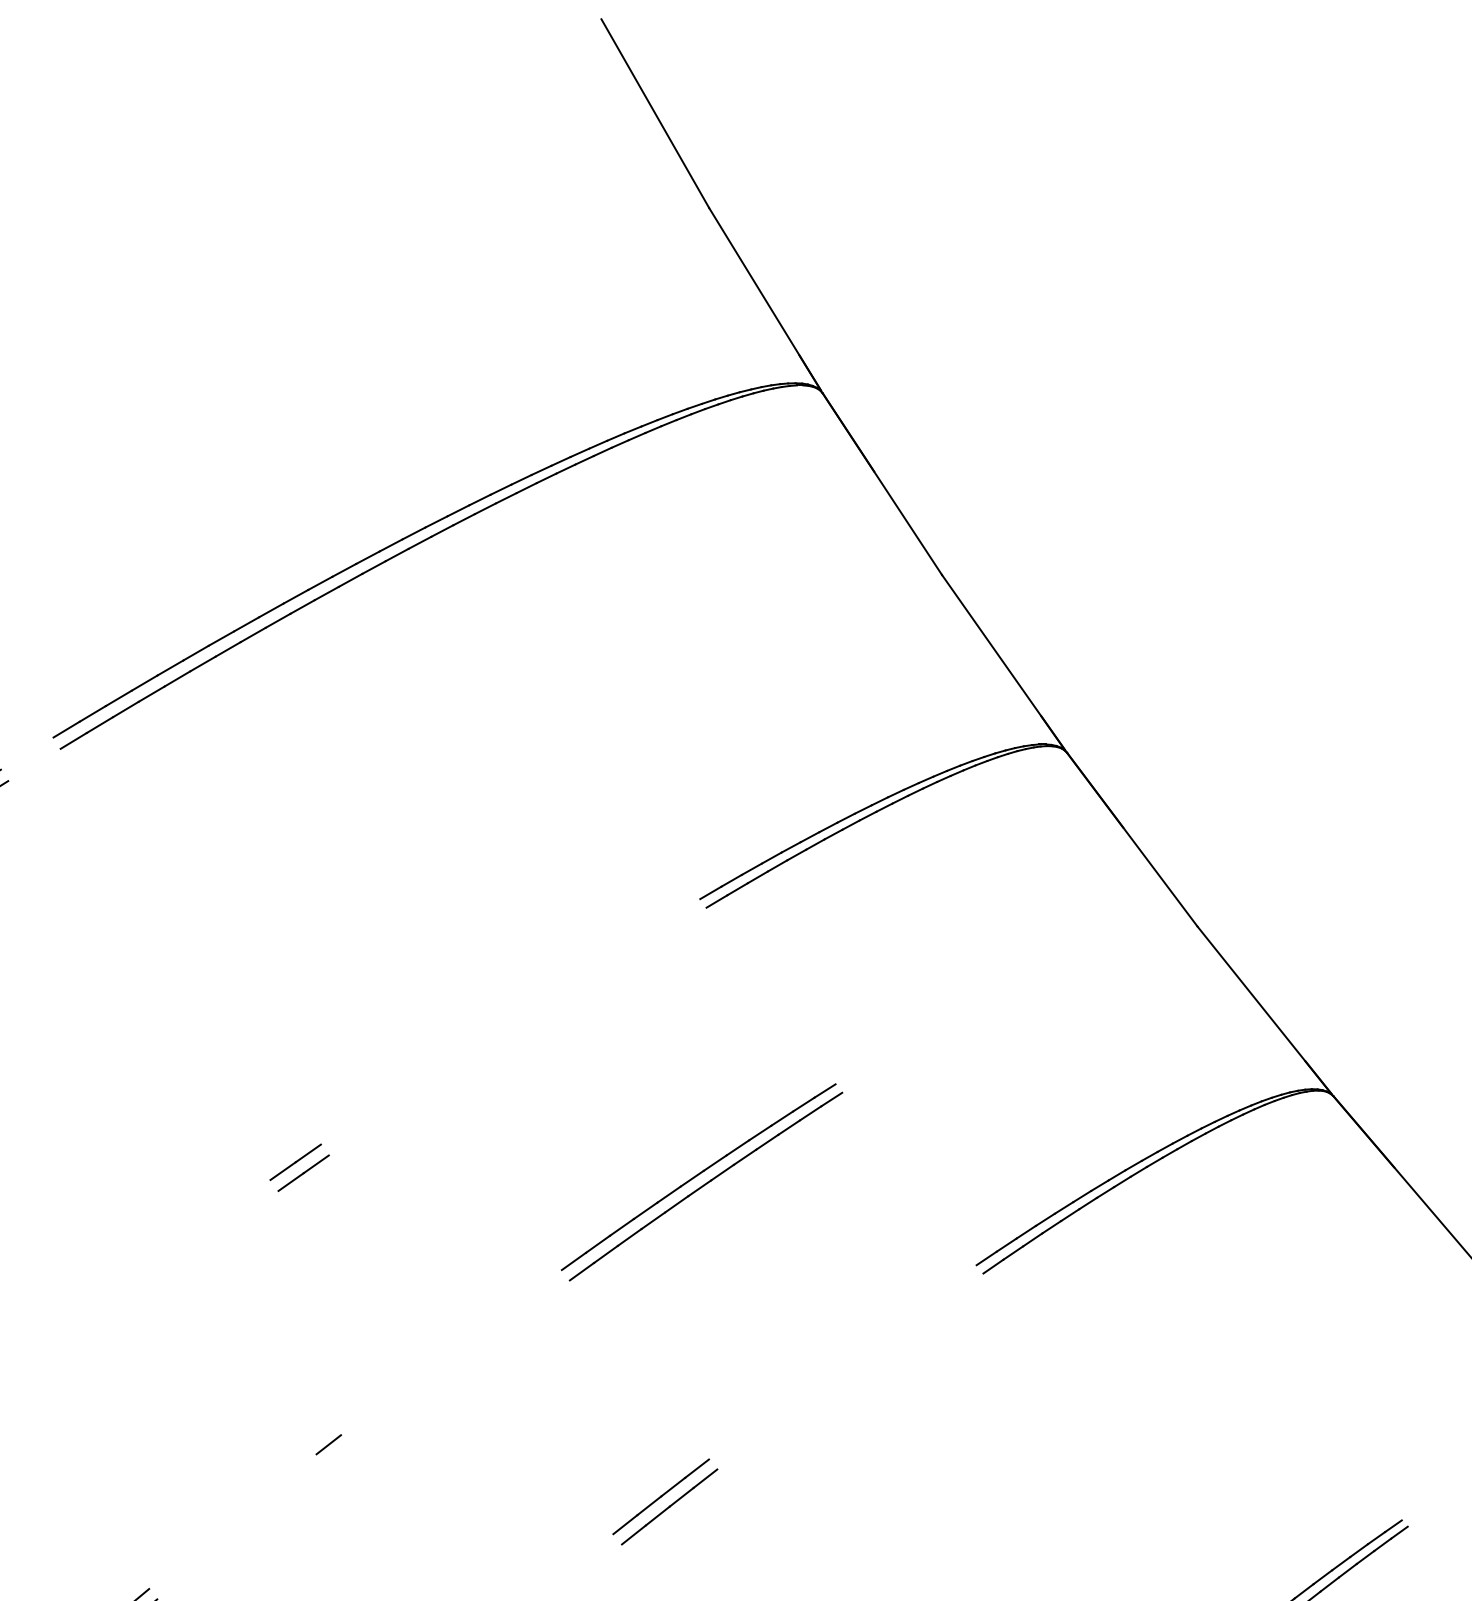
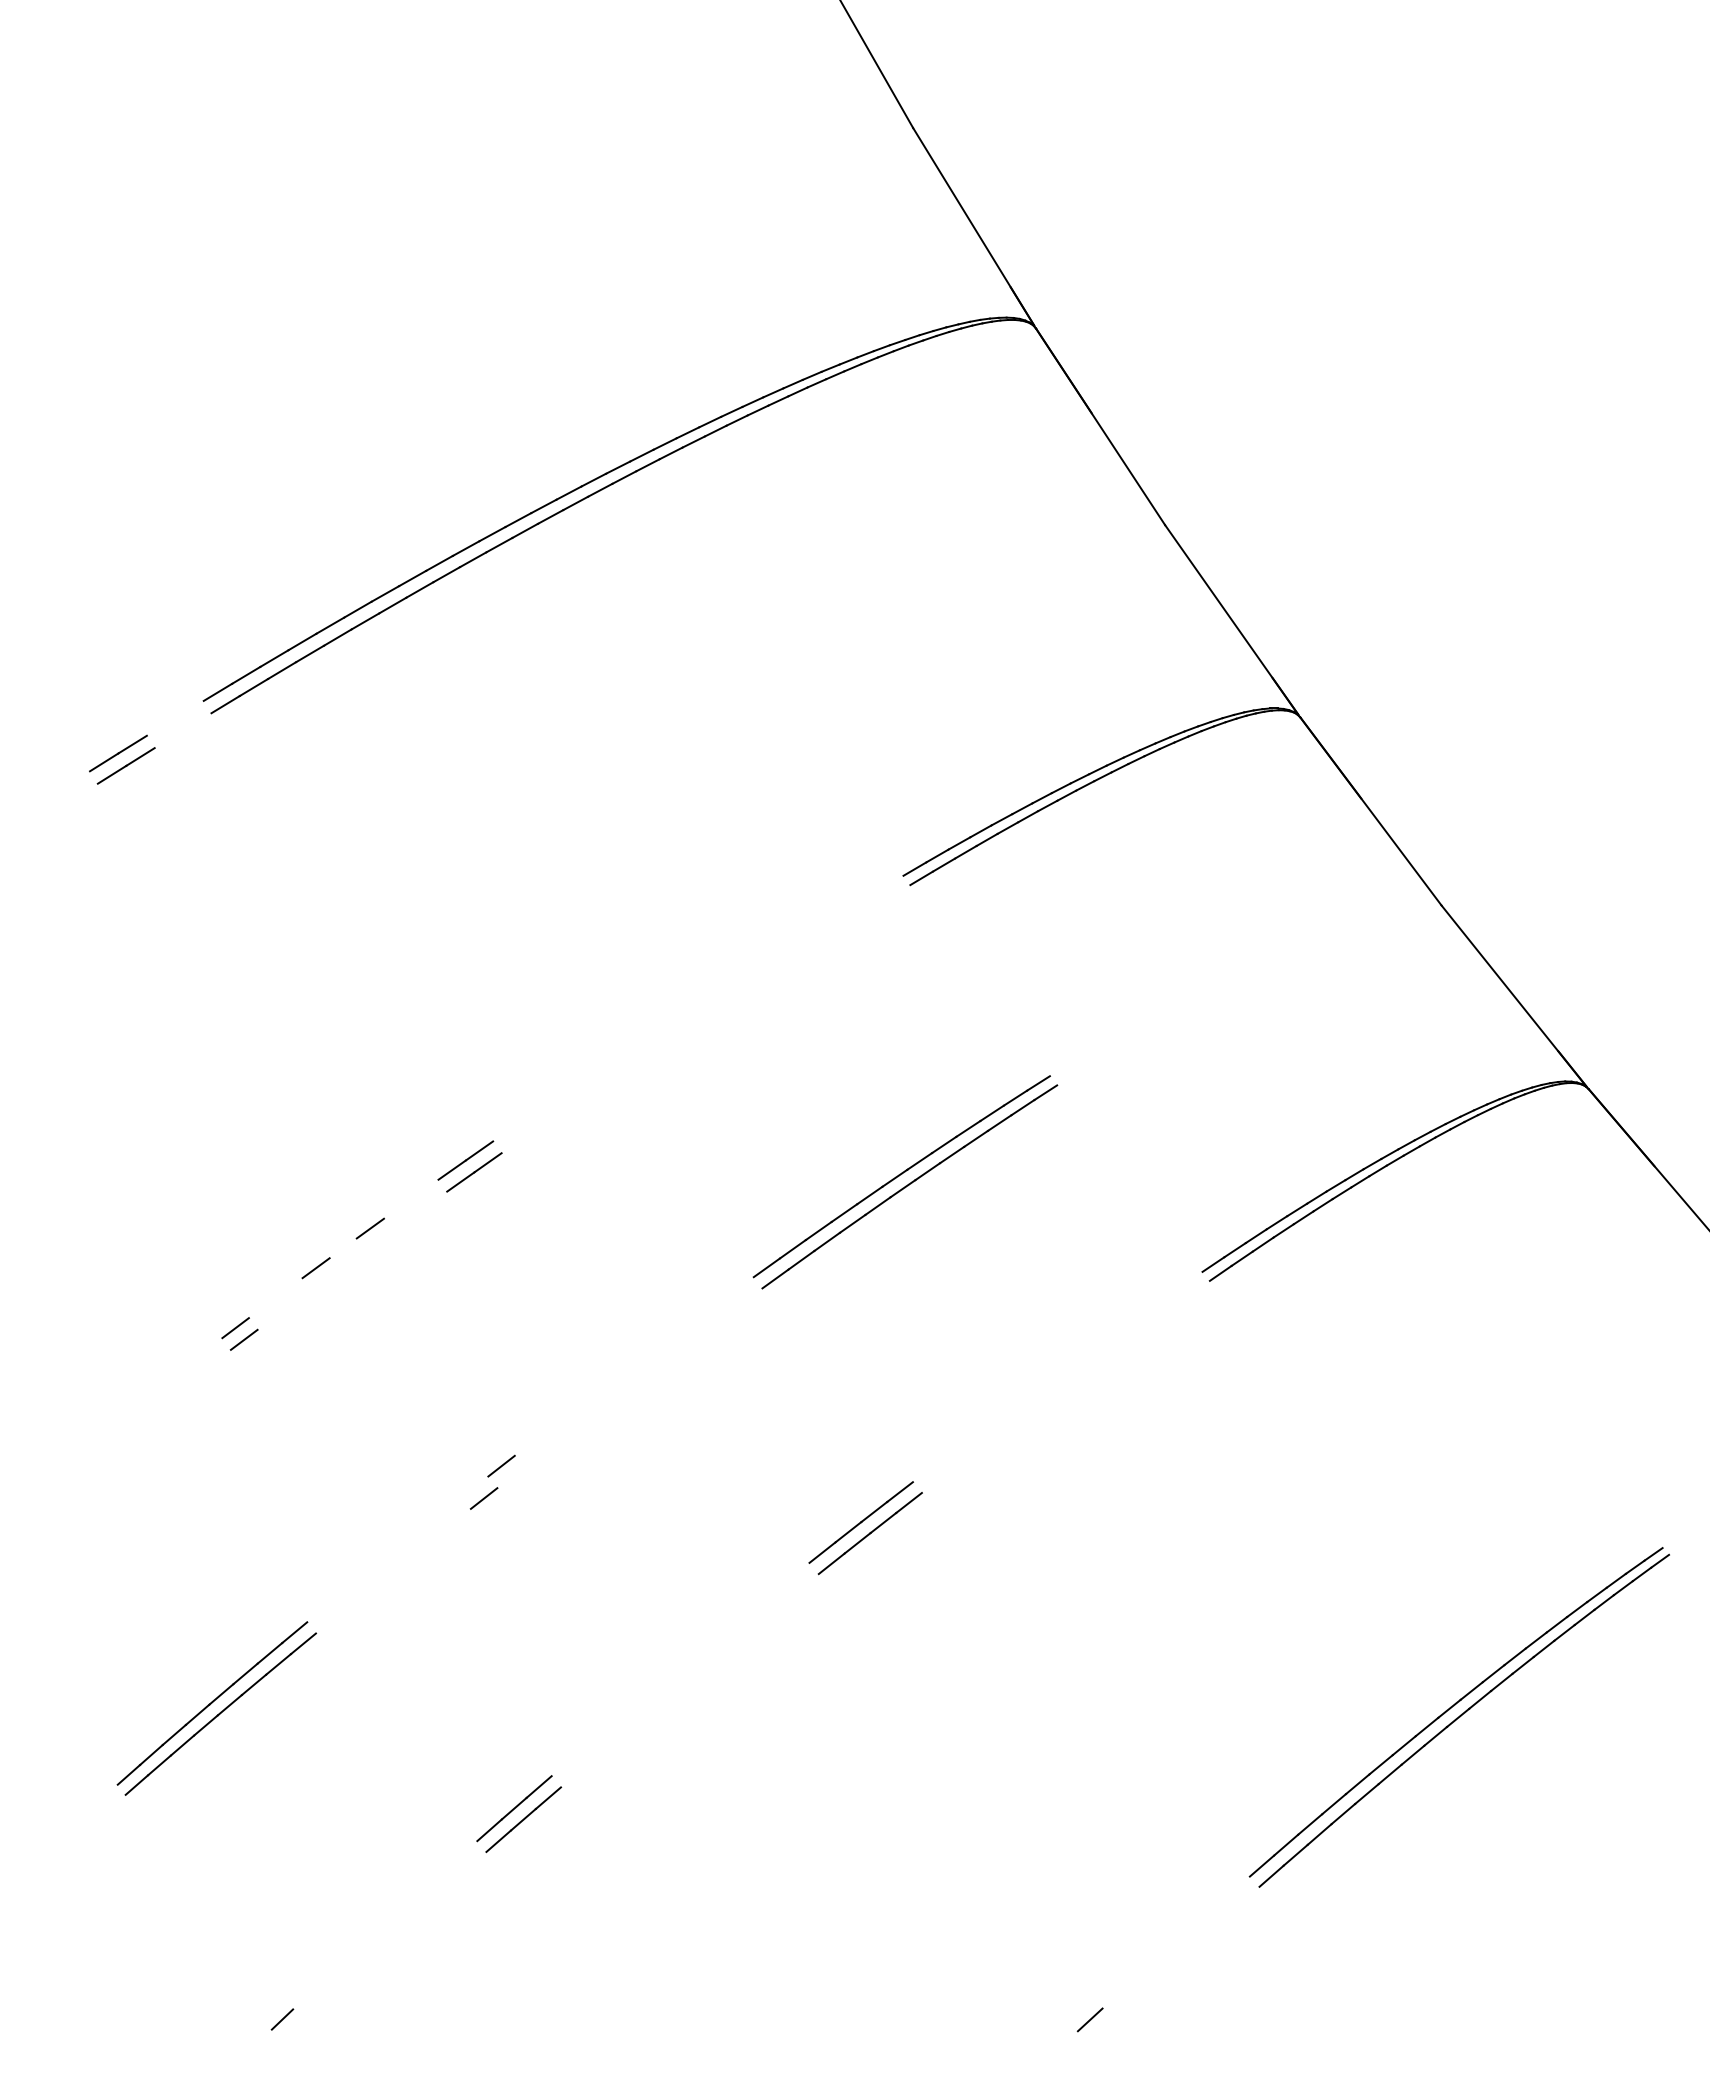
line: (206, 1225) -> (369, 1228), added
line: (156, 1262) -> (315, 1268), added
line: (82, 1317) -> (235, 1328), added
line: (90, 1327) -> (243, 1339), added
line: (312, 1474) -> (483, 1498), added

